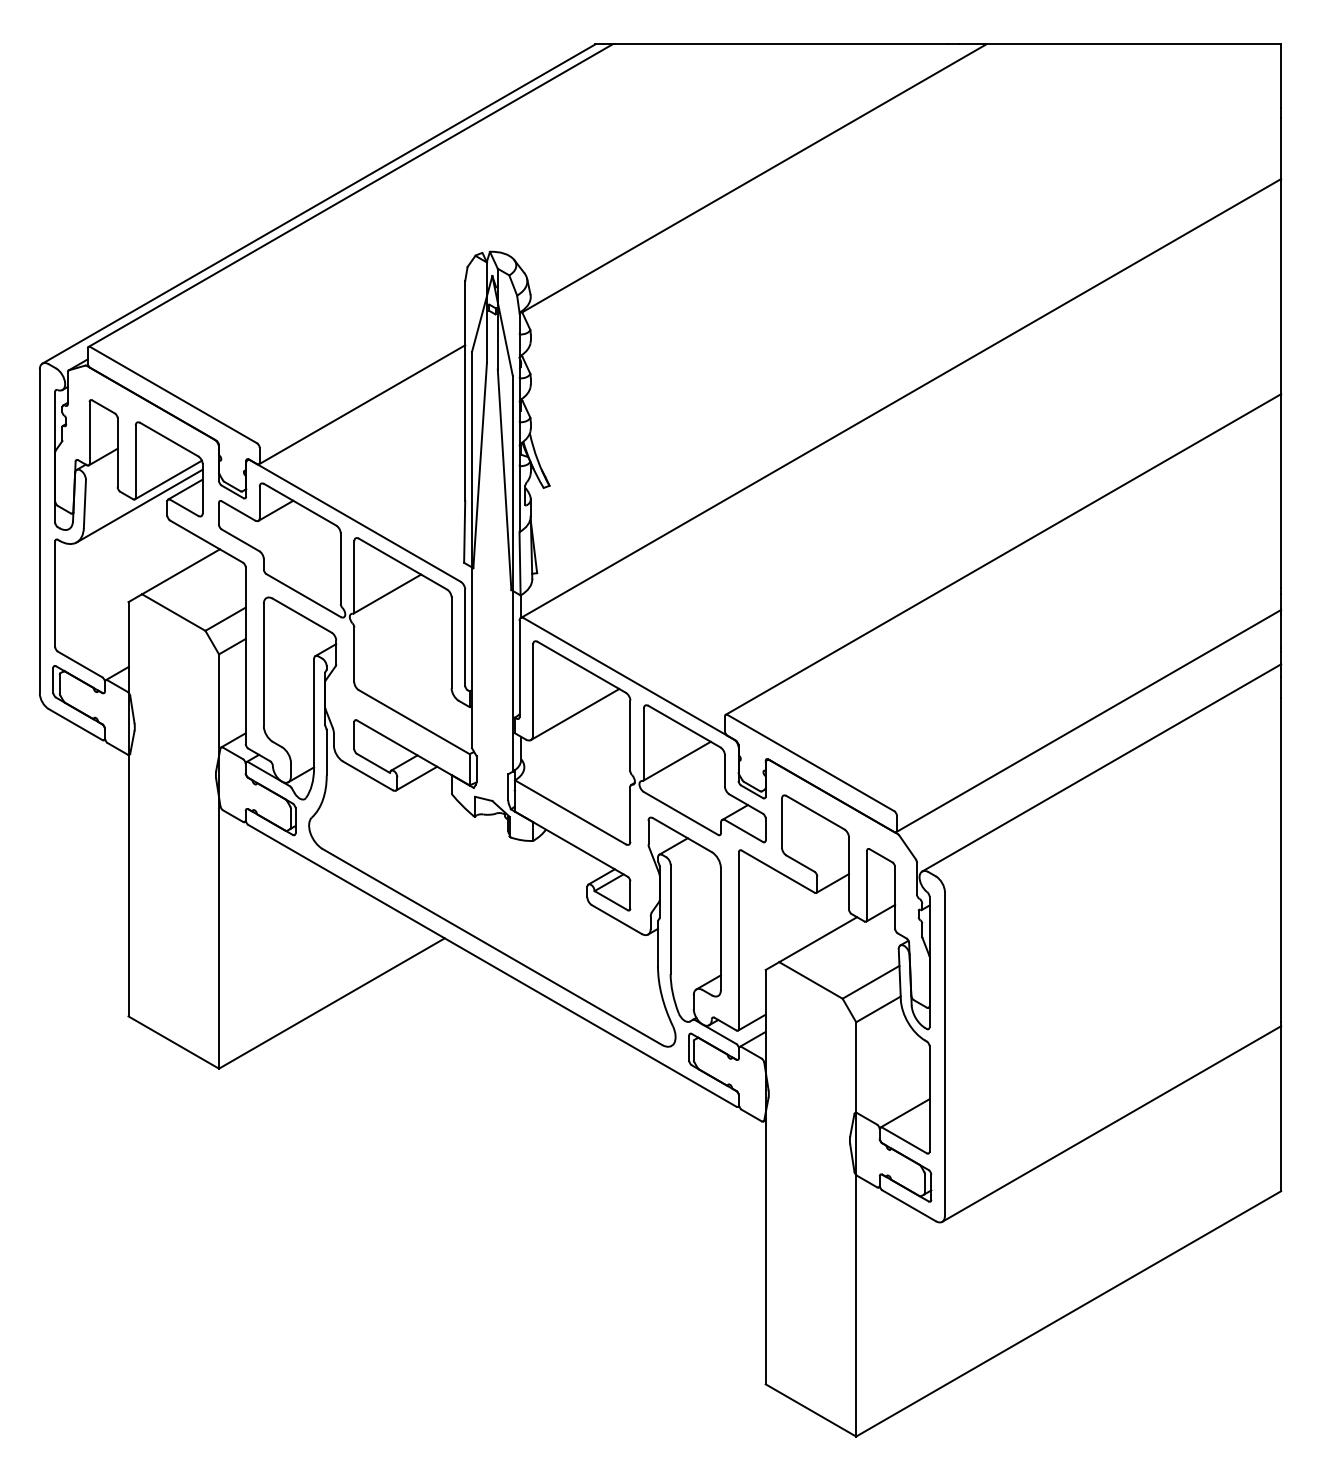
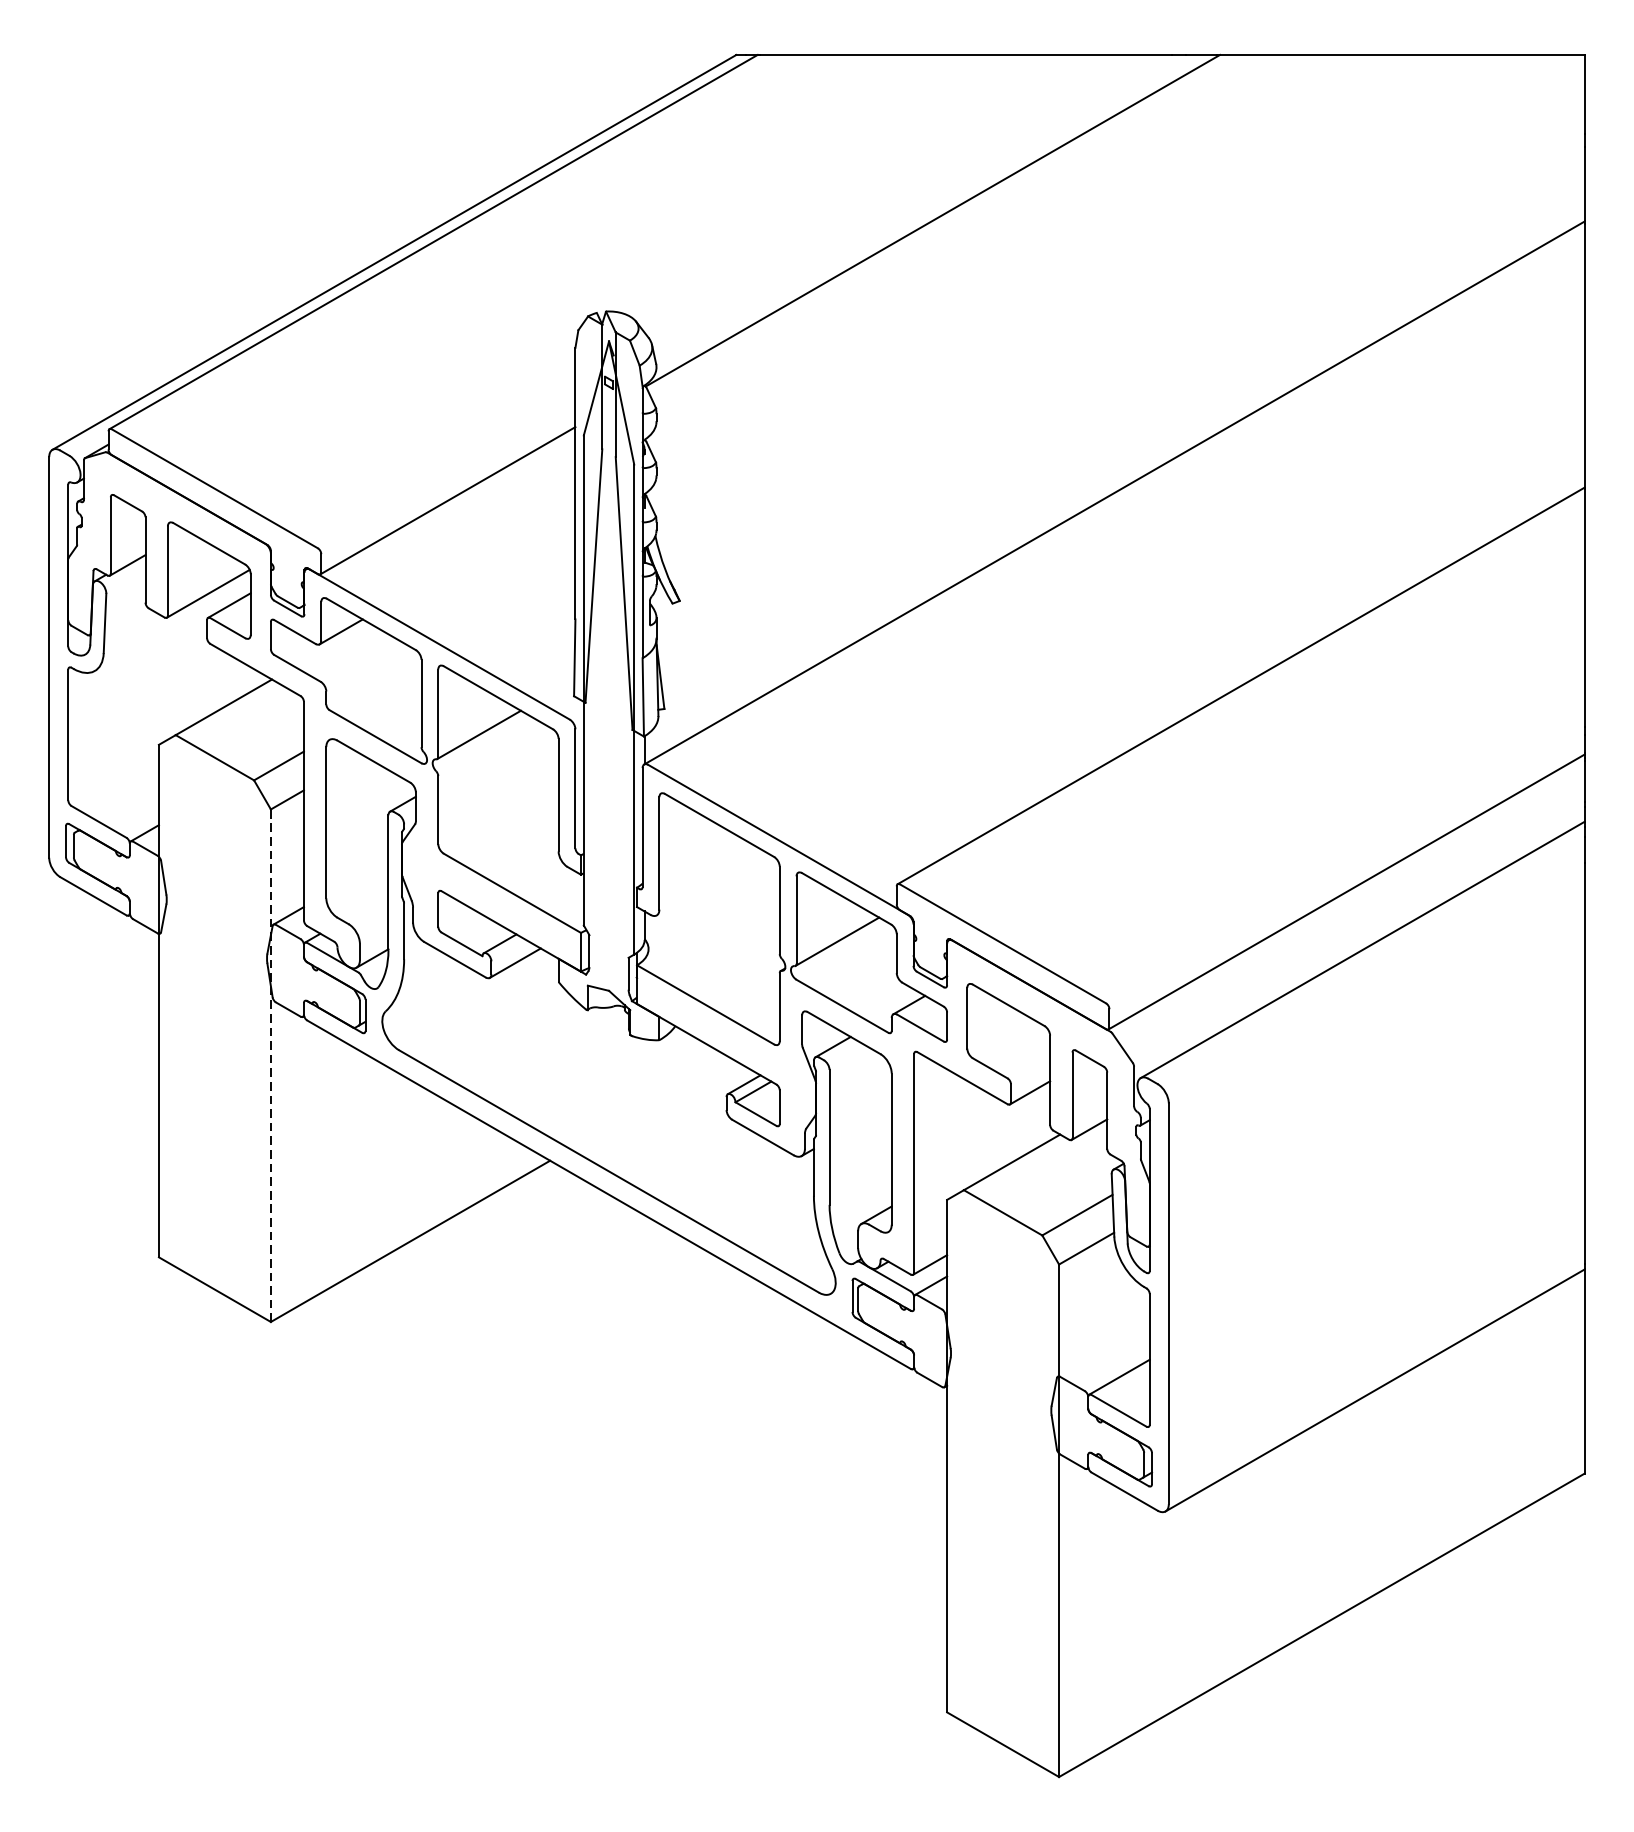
line: (139, 505) -> (172, 625), removed
line: (574, 714) -> (710, 883), removed
line: (219, 861) -> (271, 1065), solid -> dashed

